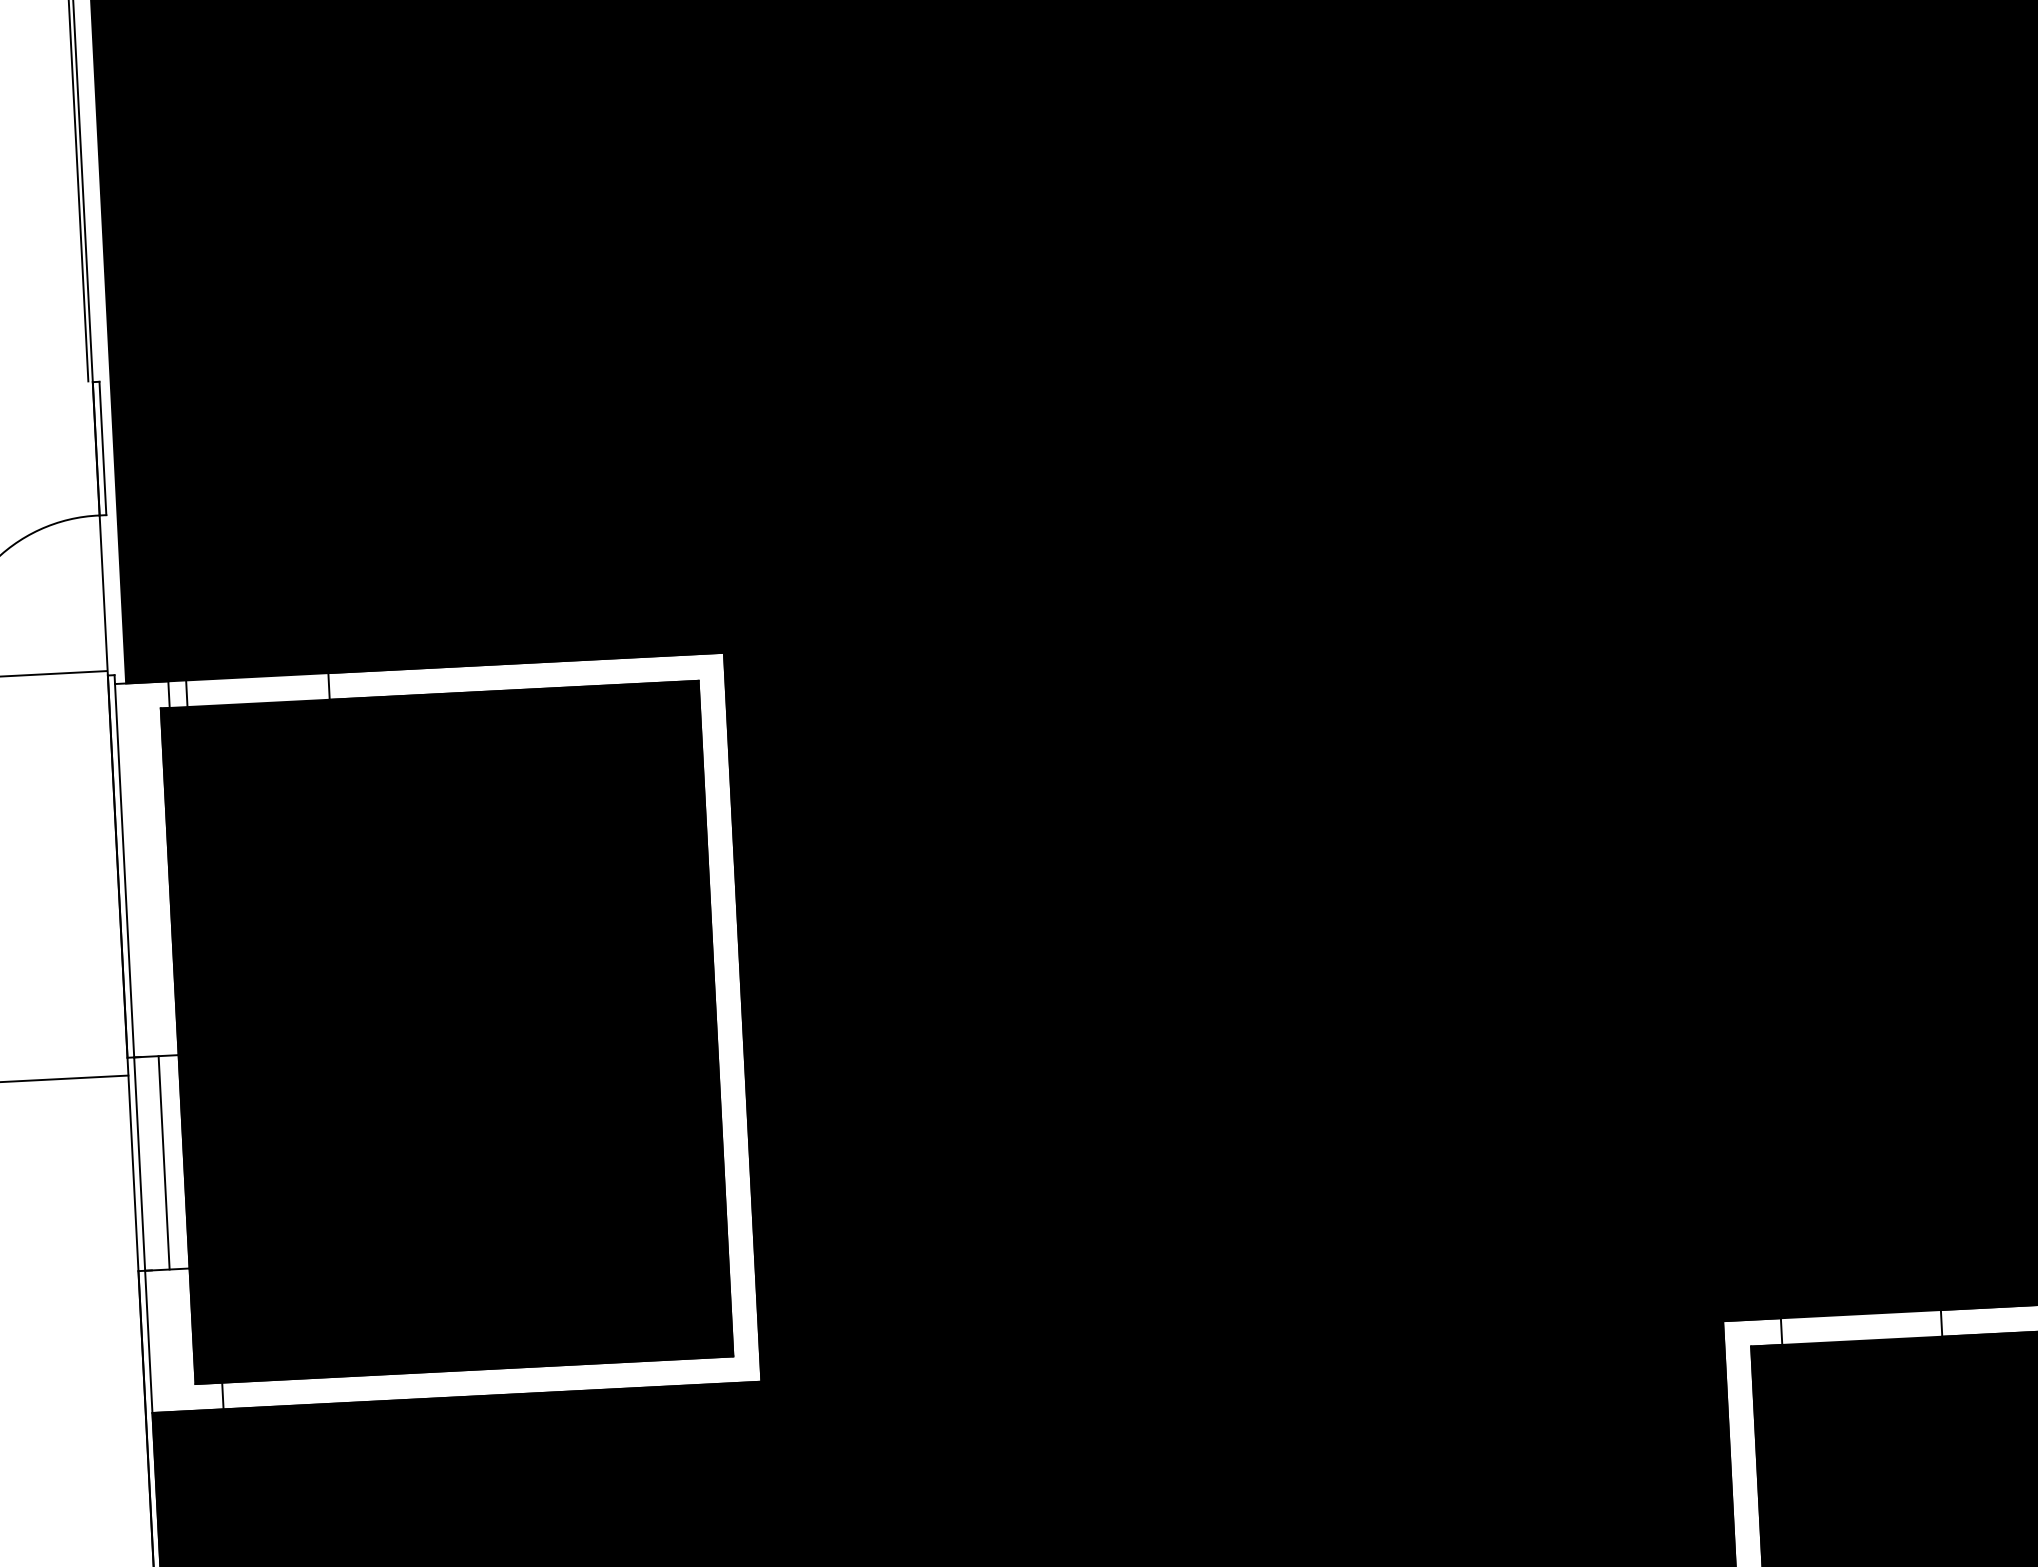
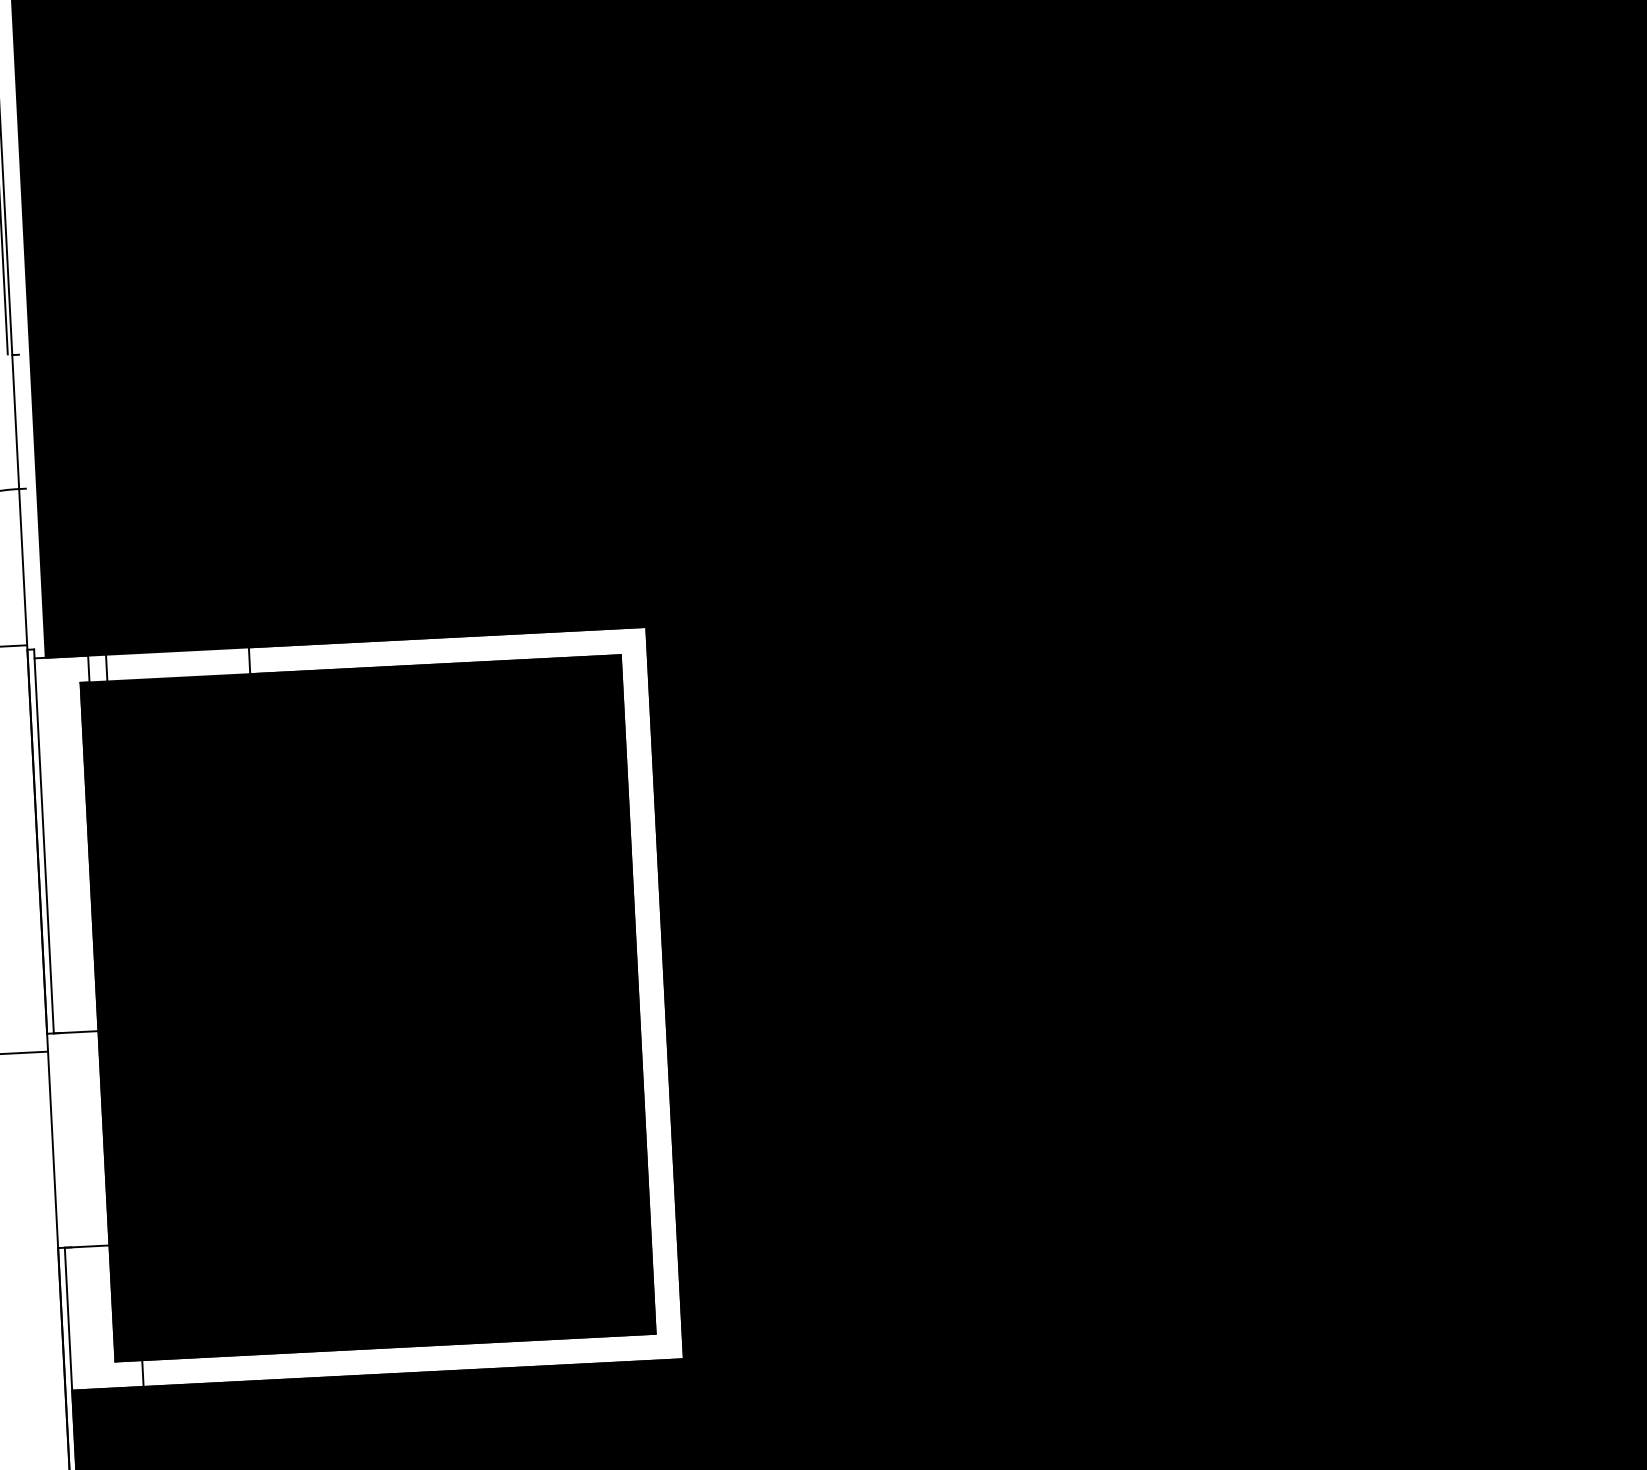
line: (95, 448) -> (14, 421), removed
line: (102, 448) -> (21, 421), removed
line: (163, 1162) -> (83, 1138), removed
line: (139, 1163) -> (59, 1139), removed

